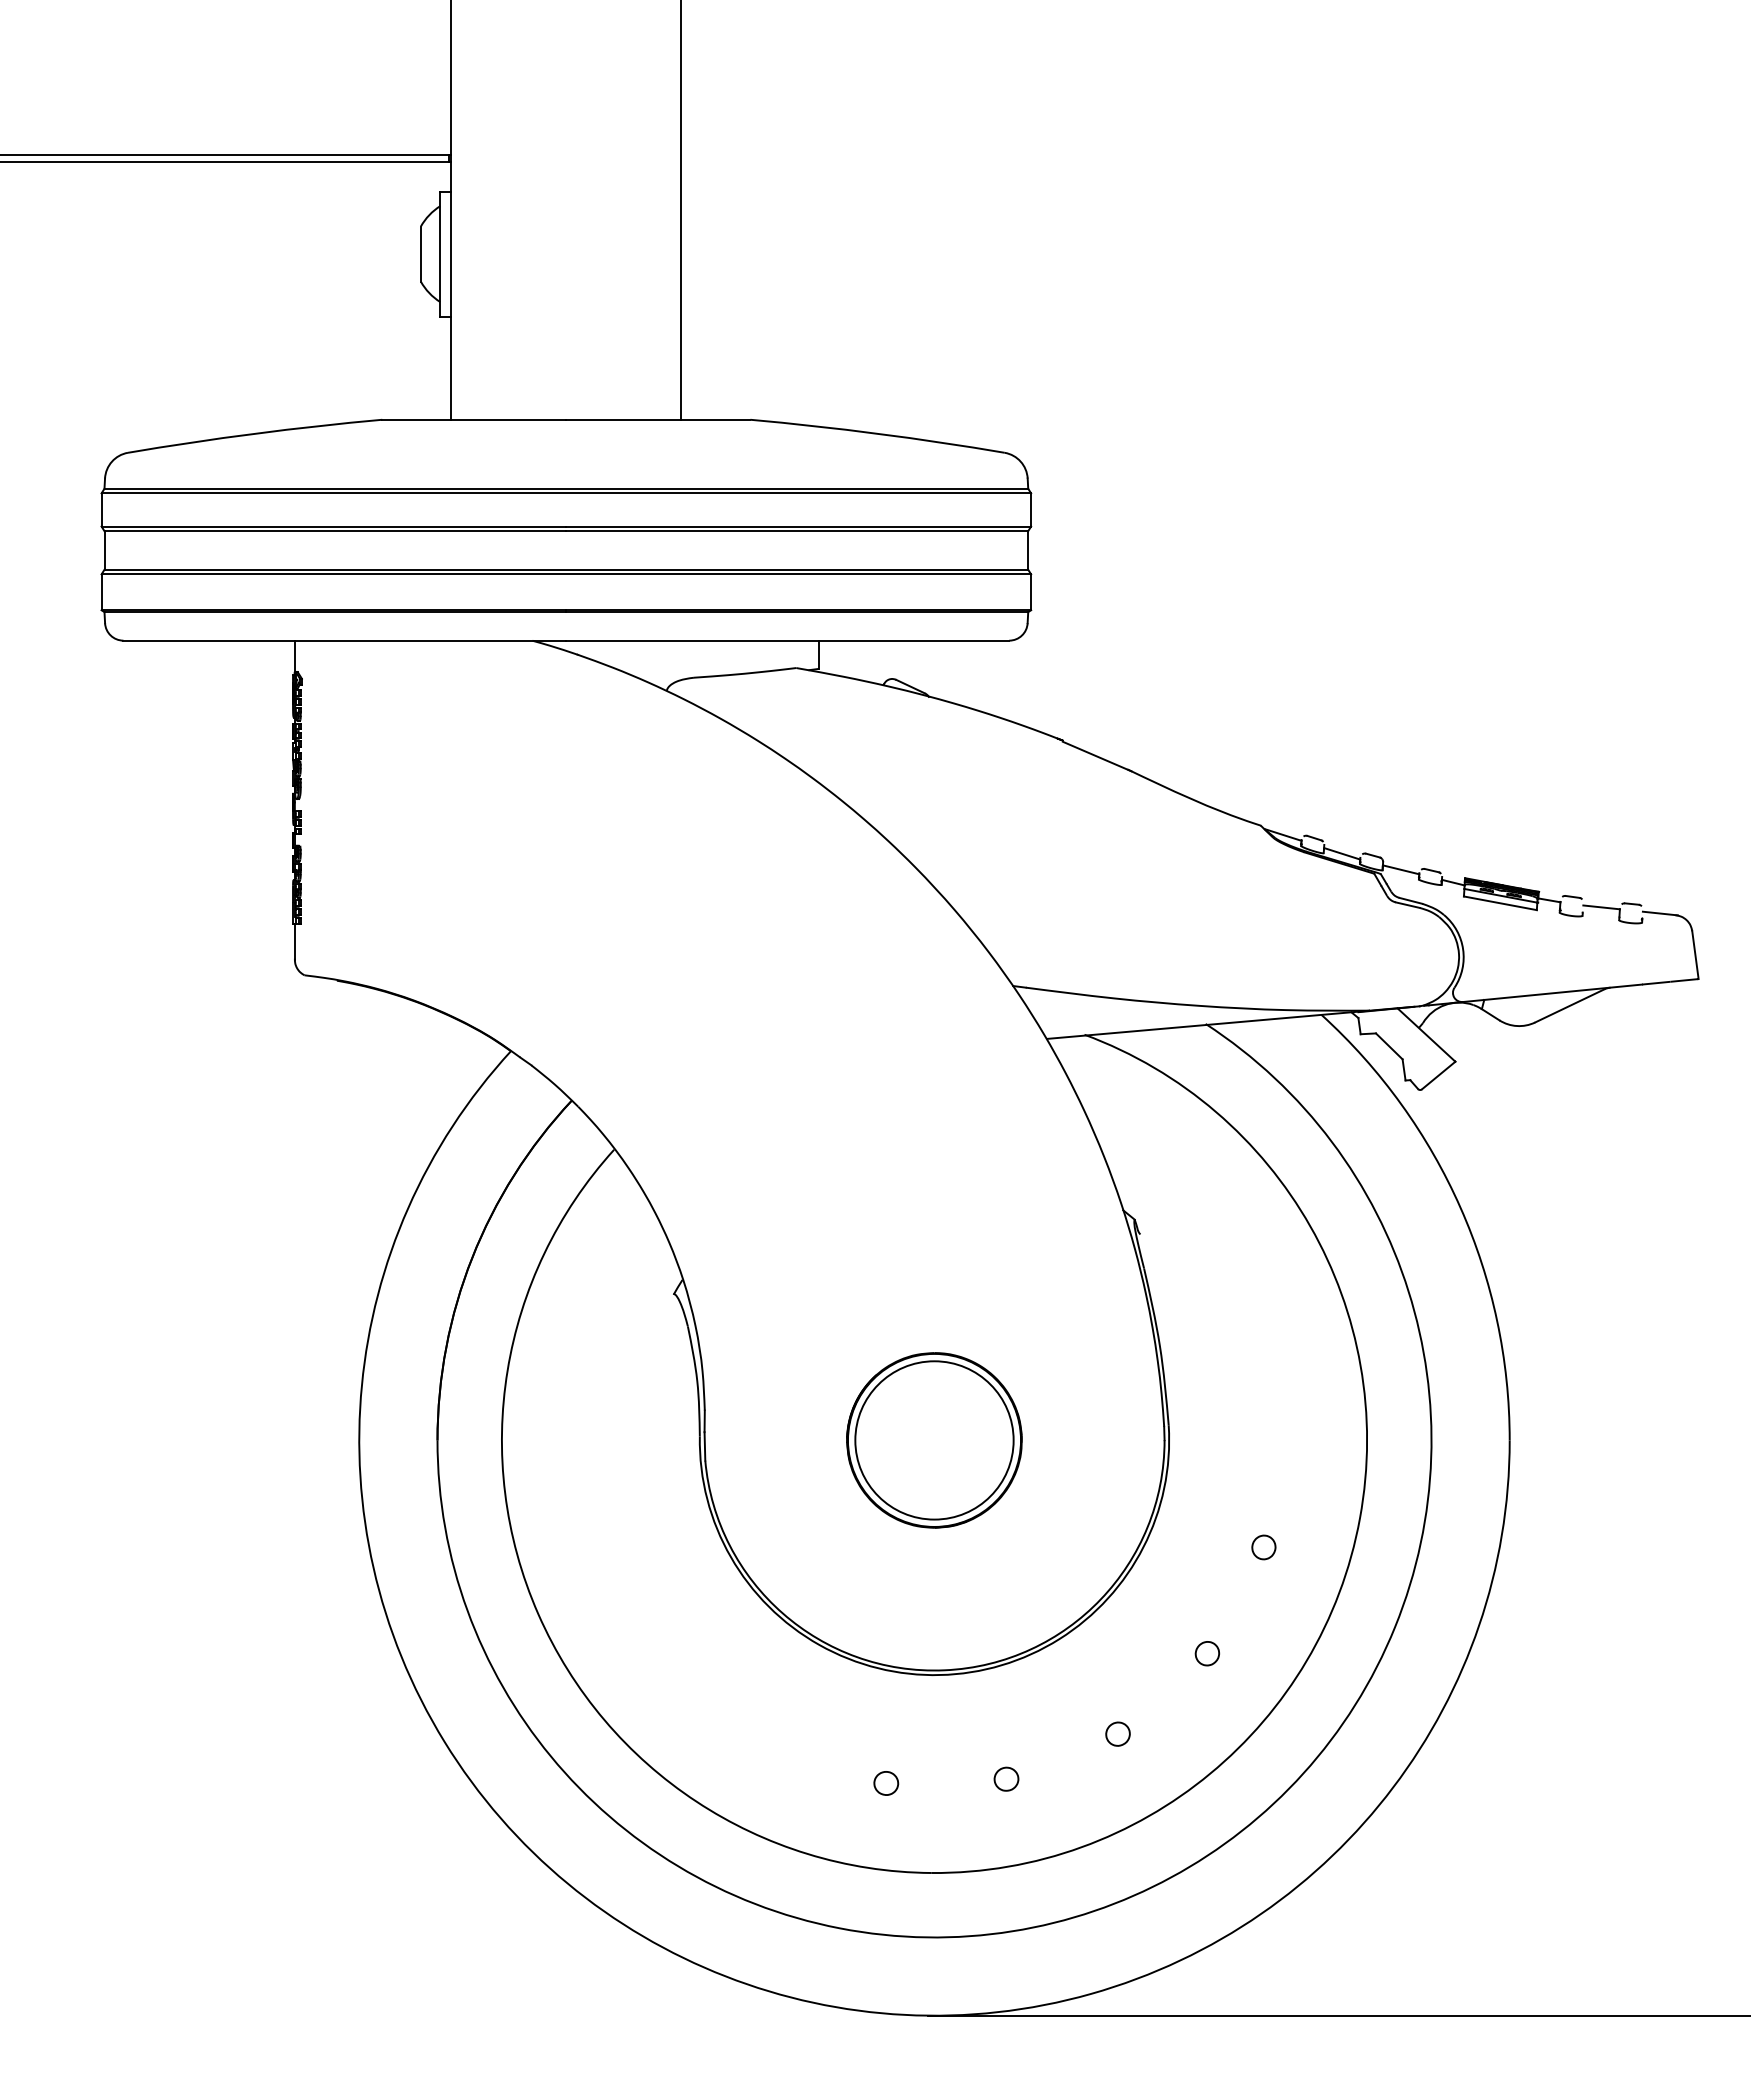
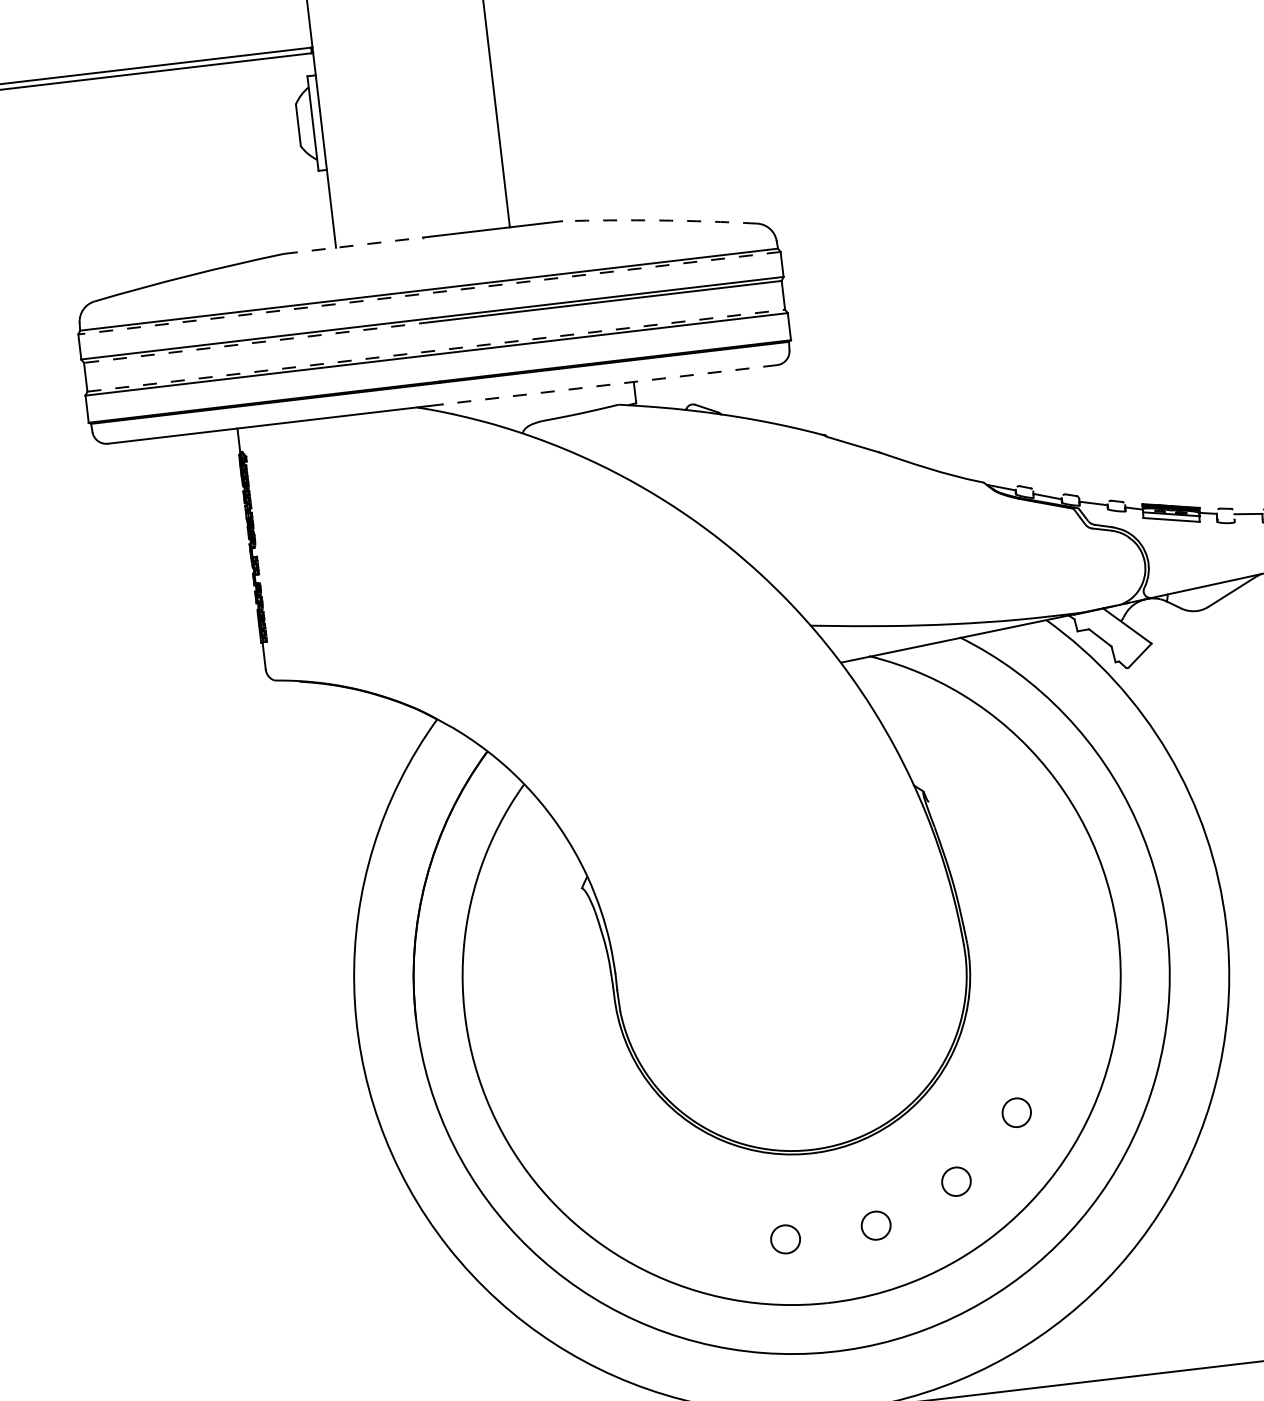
line: (474, 419) -> (353, 245), solid -> dashed
arc: (877, 433) -> (659, 220), solid -> dashed
line: (566, 493) -> (429, 293), solid -> dashed
line: (335, 531) -> (258, 342), solid -> dashed
line: (566, 569) -> (436, 350), solid -> dashed
line: (787, 640) -> (609, 384), solid -> dashed
part: (934, 1440) -> (791, 976), removed
part: (1263, 1547) -> (1049, 1027), removed
part: (1207, 1653) -> (1016, 1112), size x1.6
part: (1117, 1733) -> (955, 1181), size x1.6
part: (1006, 1778) -> (876, 1225), size x1.6
part: (886, 1783) -> (785, 1239), size x1.6

